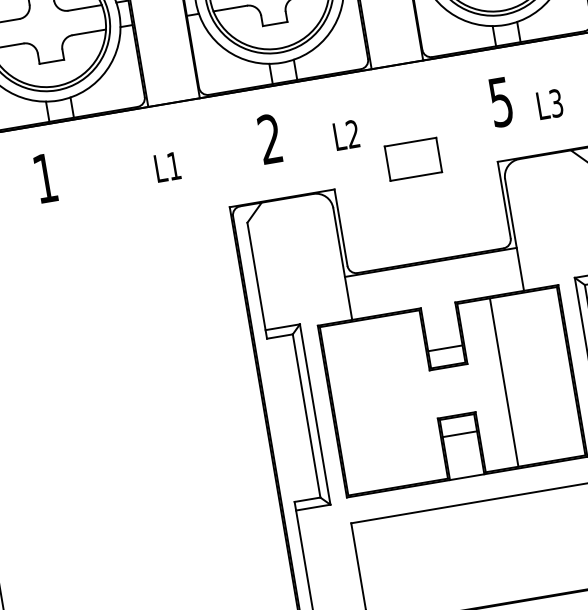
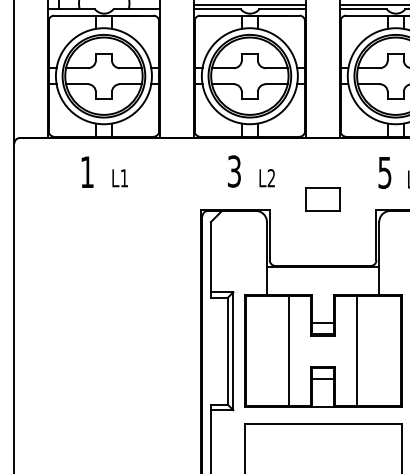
text: (345, 135) -> (266, 178), moved
text: (268, 139) -> (233, 171), 2 -> 3
text: (166, 167) -> (119, 178), moved
line: (401, 400) -> (289, 351), added

